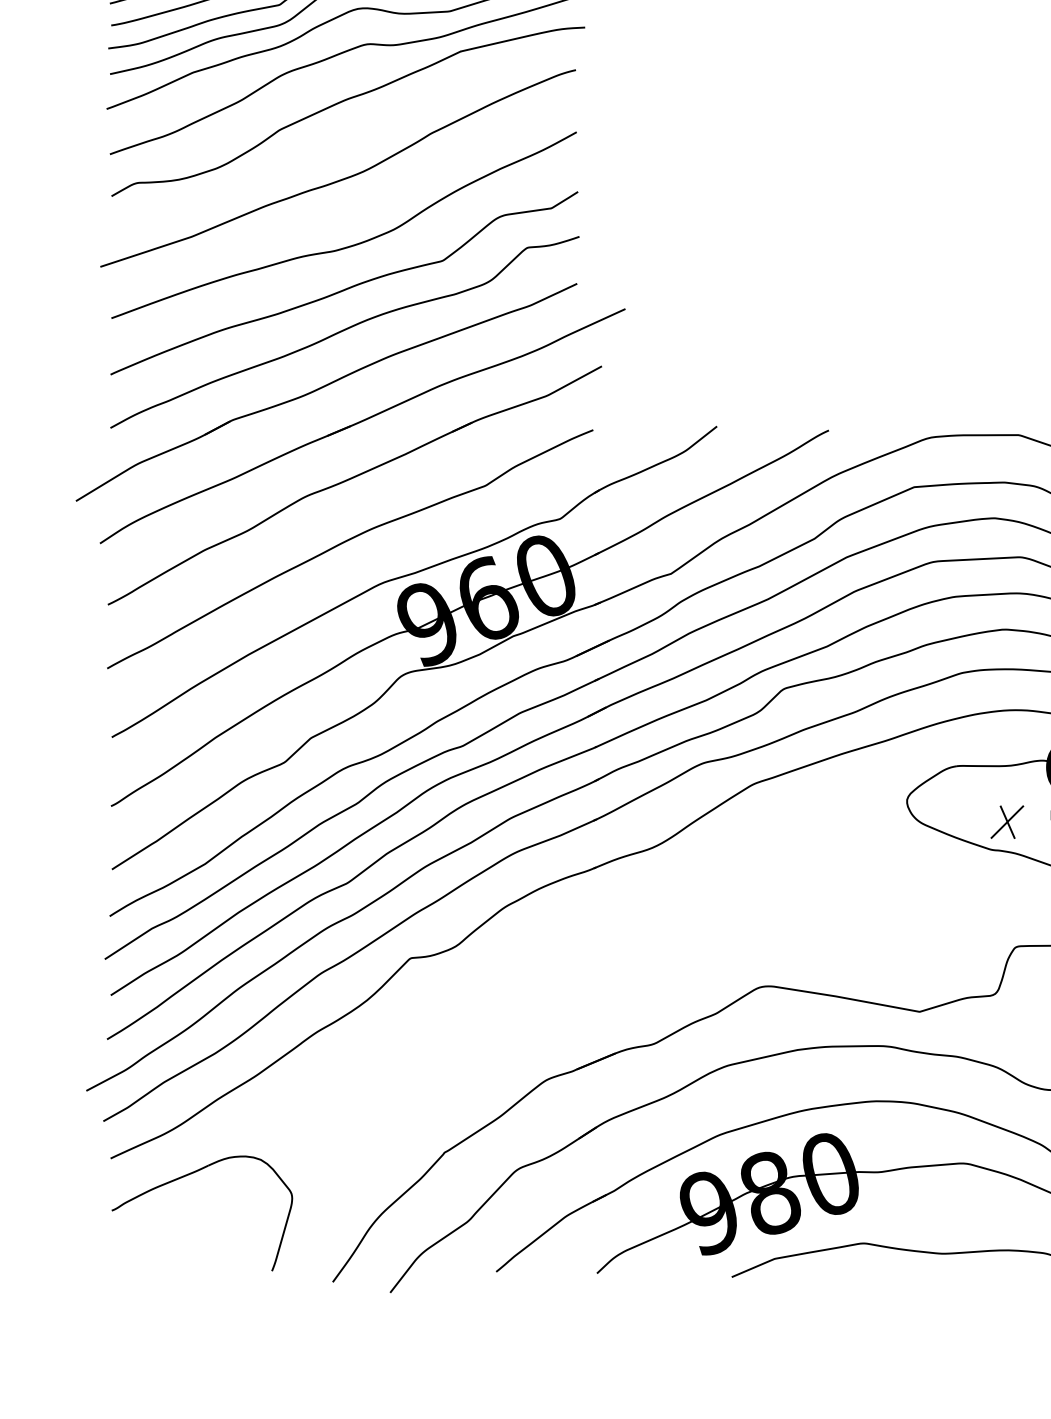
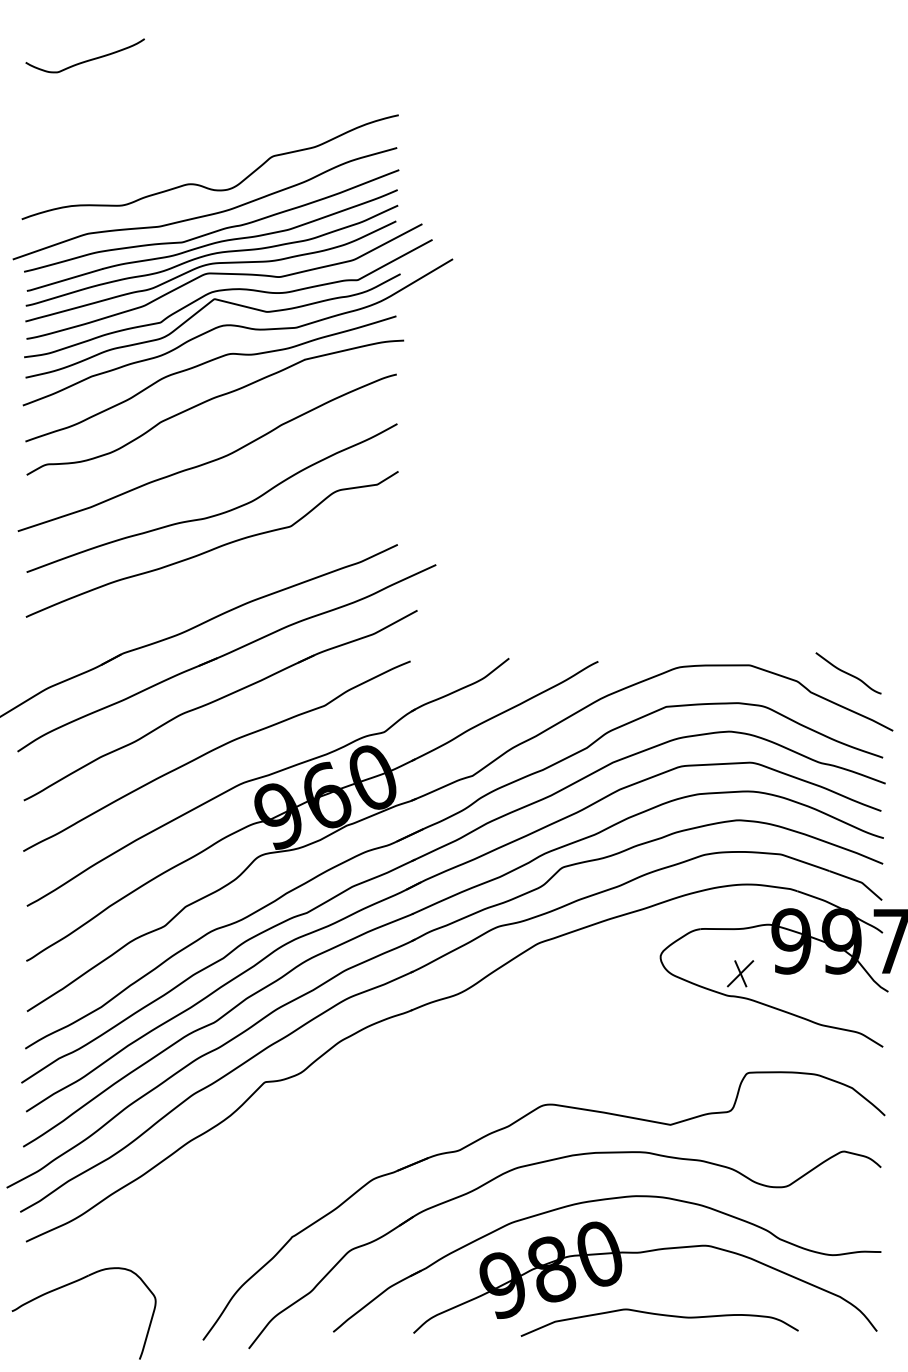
curve: (344, 331) -> (212, 582), removed
part: (186, 1177) -> (71, 1284), moved

